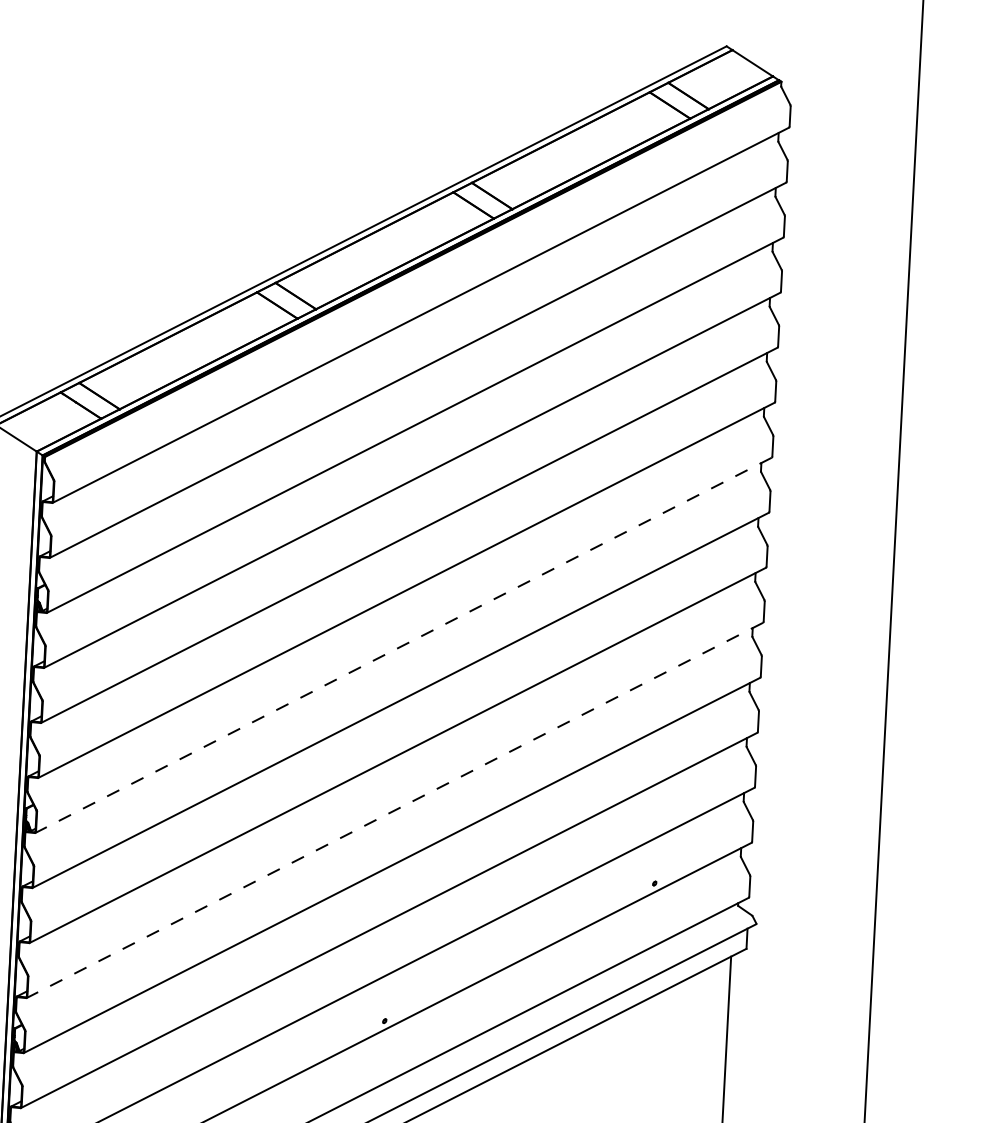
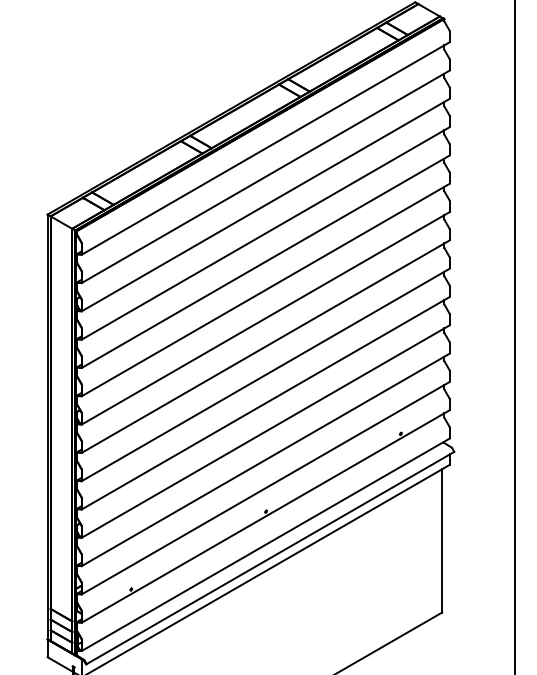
line: (403, 645) -> (265, 318), dashed -> solid
line: (394, 810) -> (265, 403), dashed -> solid

